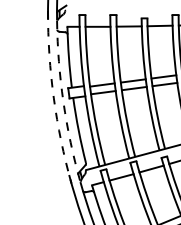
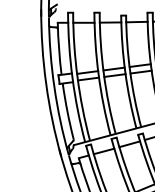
arc: (54, 97) -> (46, 83), dashed -> solid
arc: (63, 102) -> (54, 87), dashed -> solid

